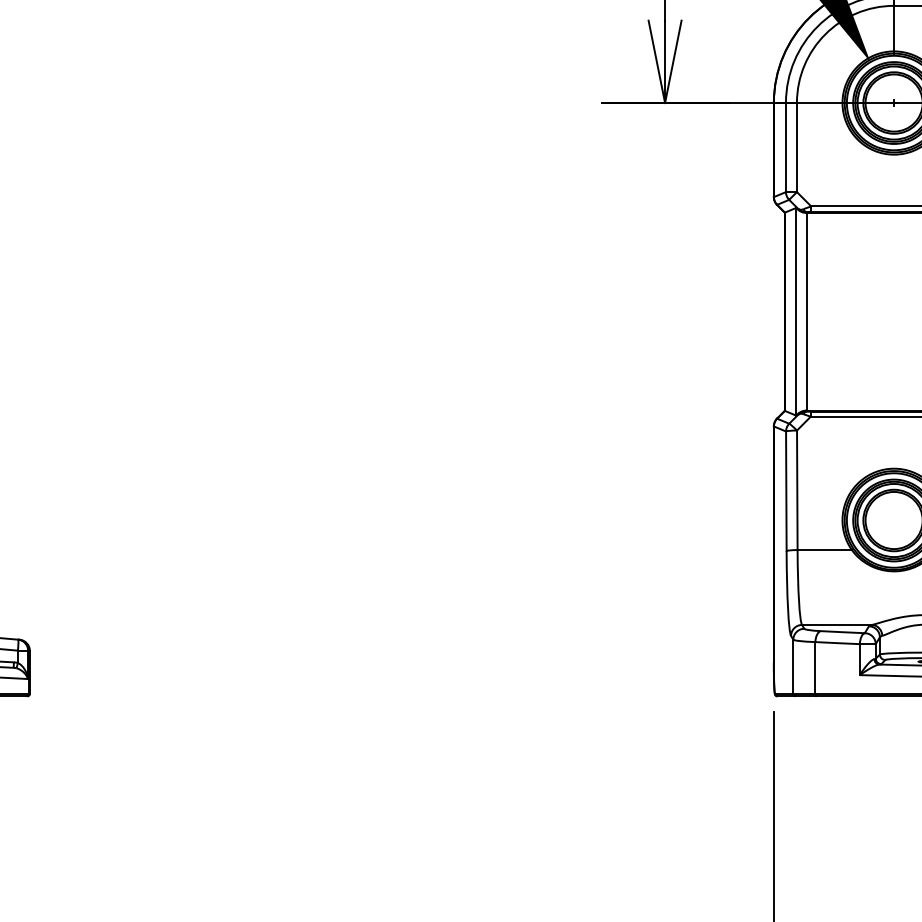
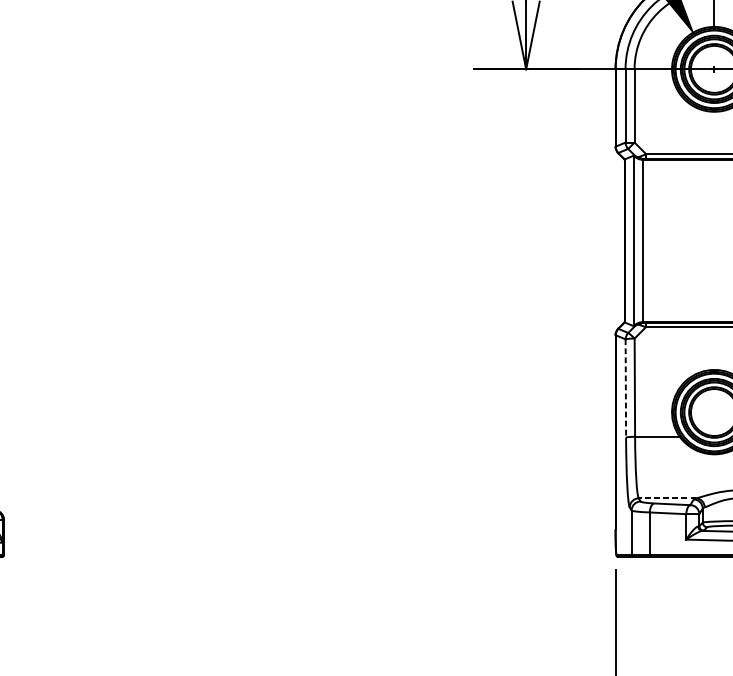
line: (786, 491) -> (625, 388), solid -> dashed
line: (837, 624) -> (667, 498), solid -> dashed

